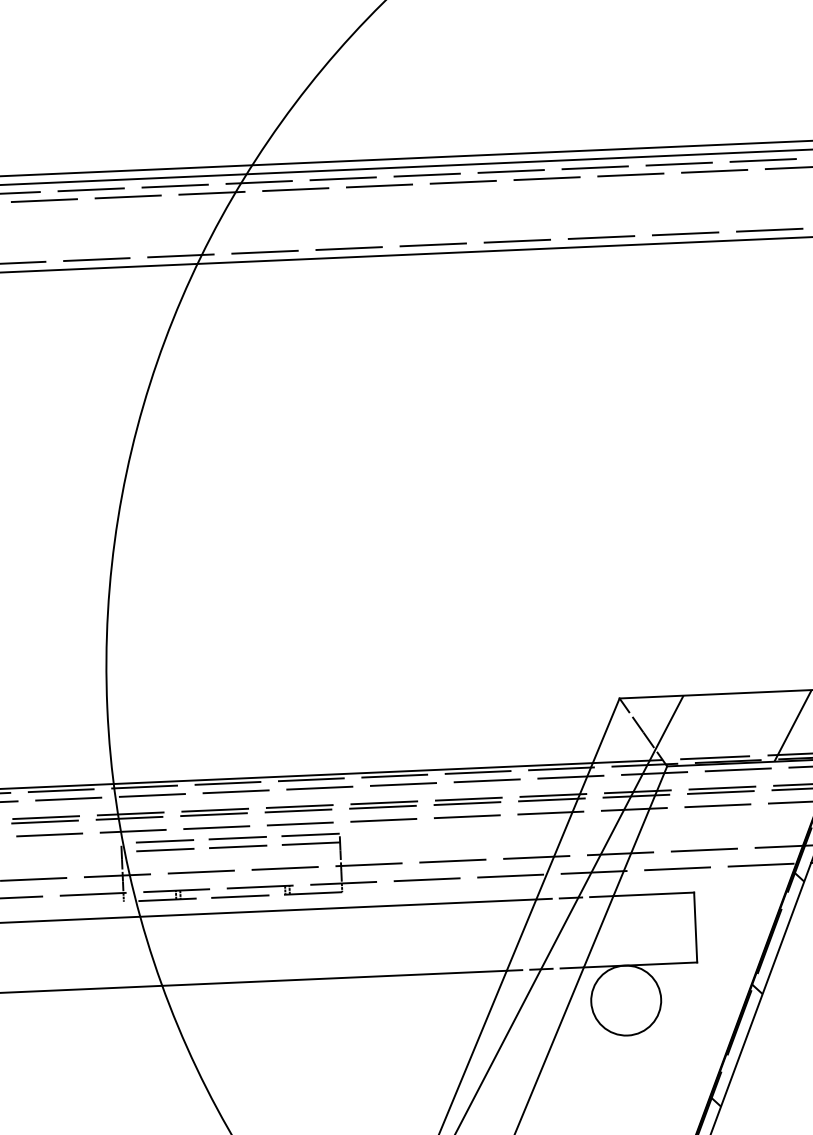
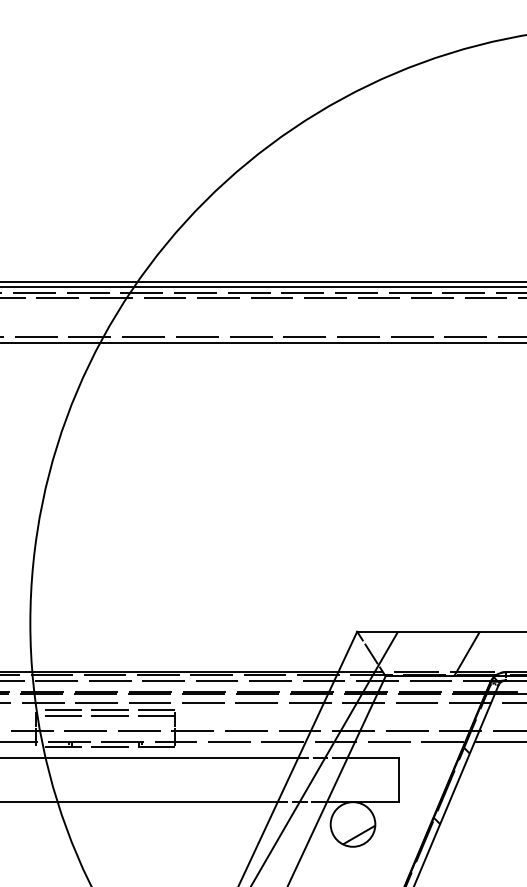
hatch: (635, 1015) -> (358, 834), added

